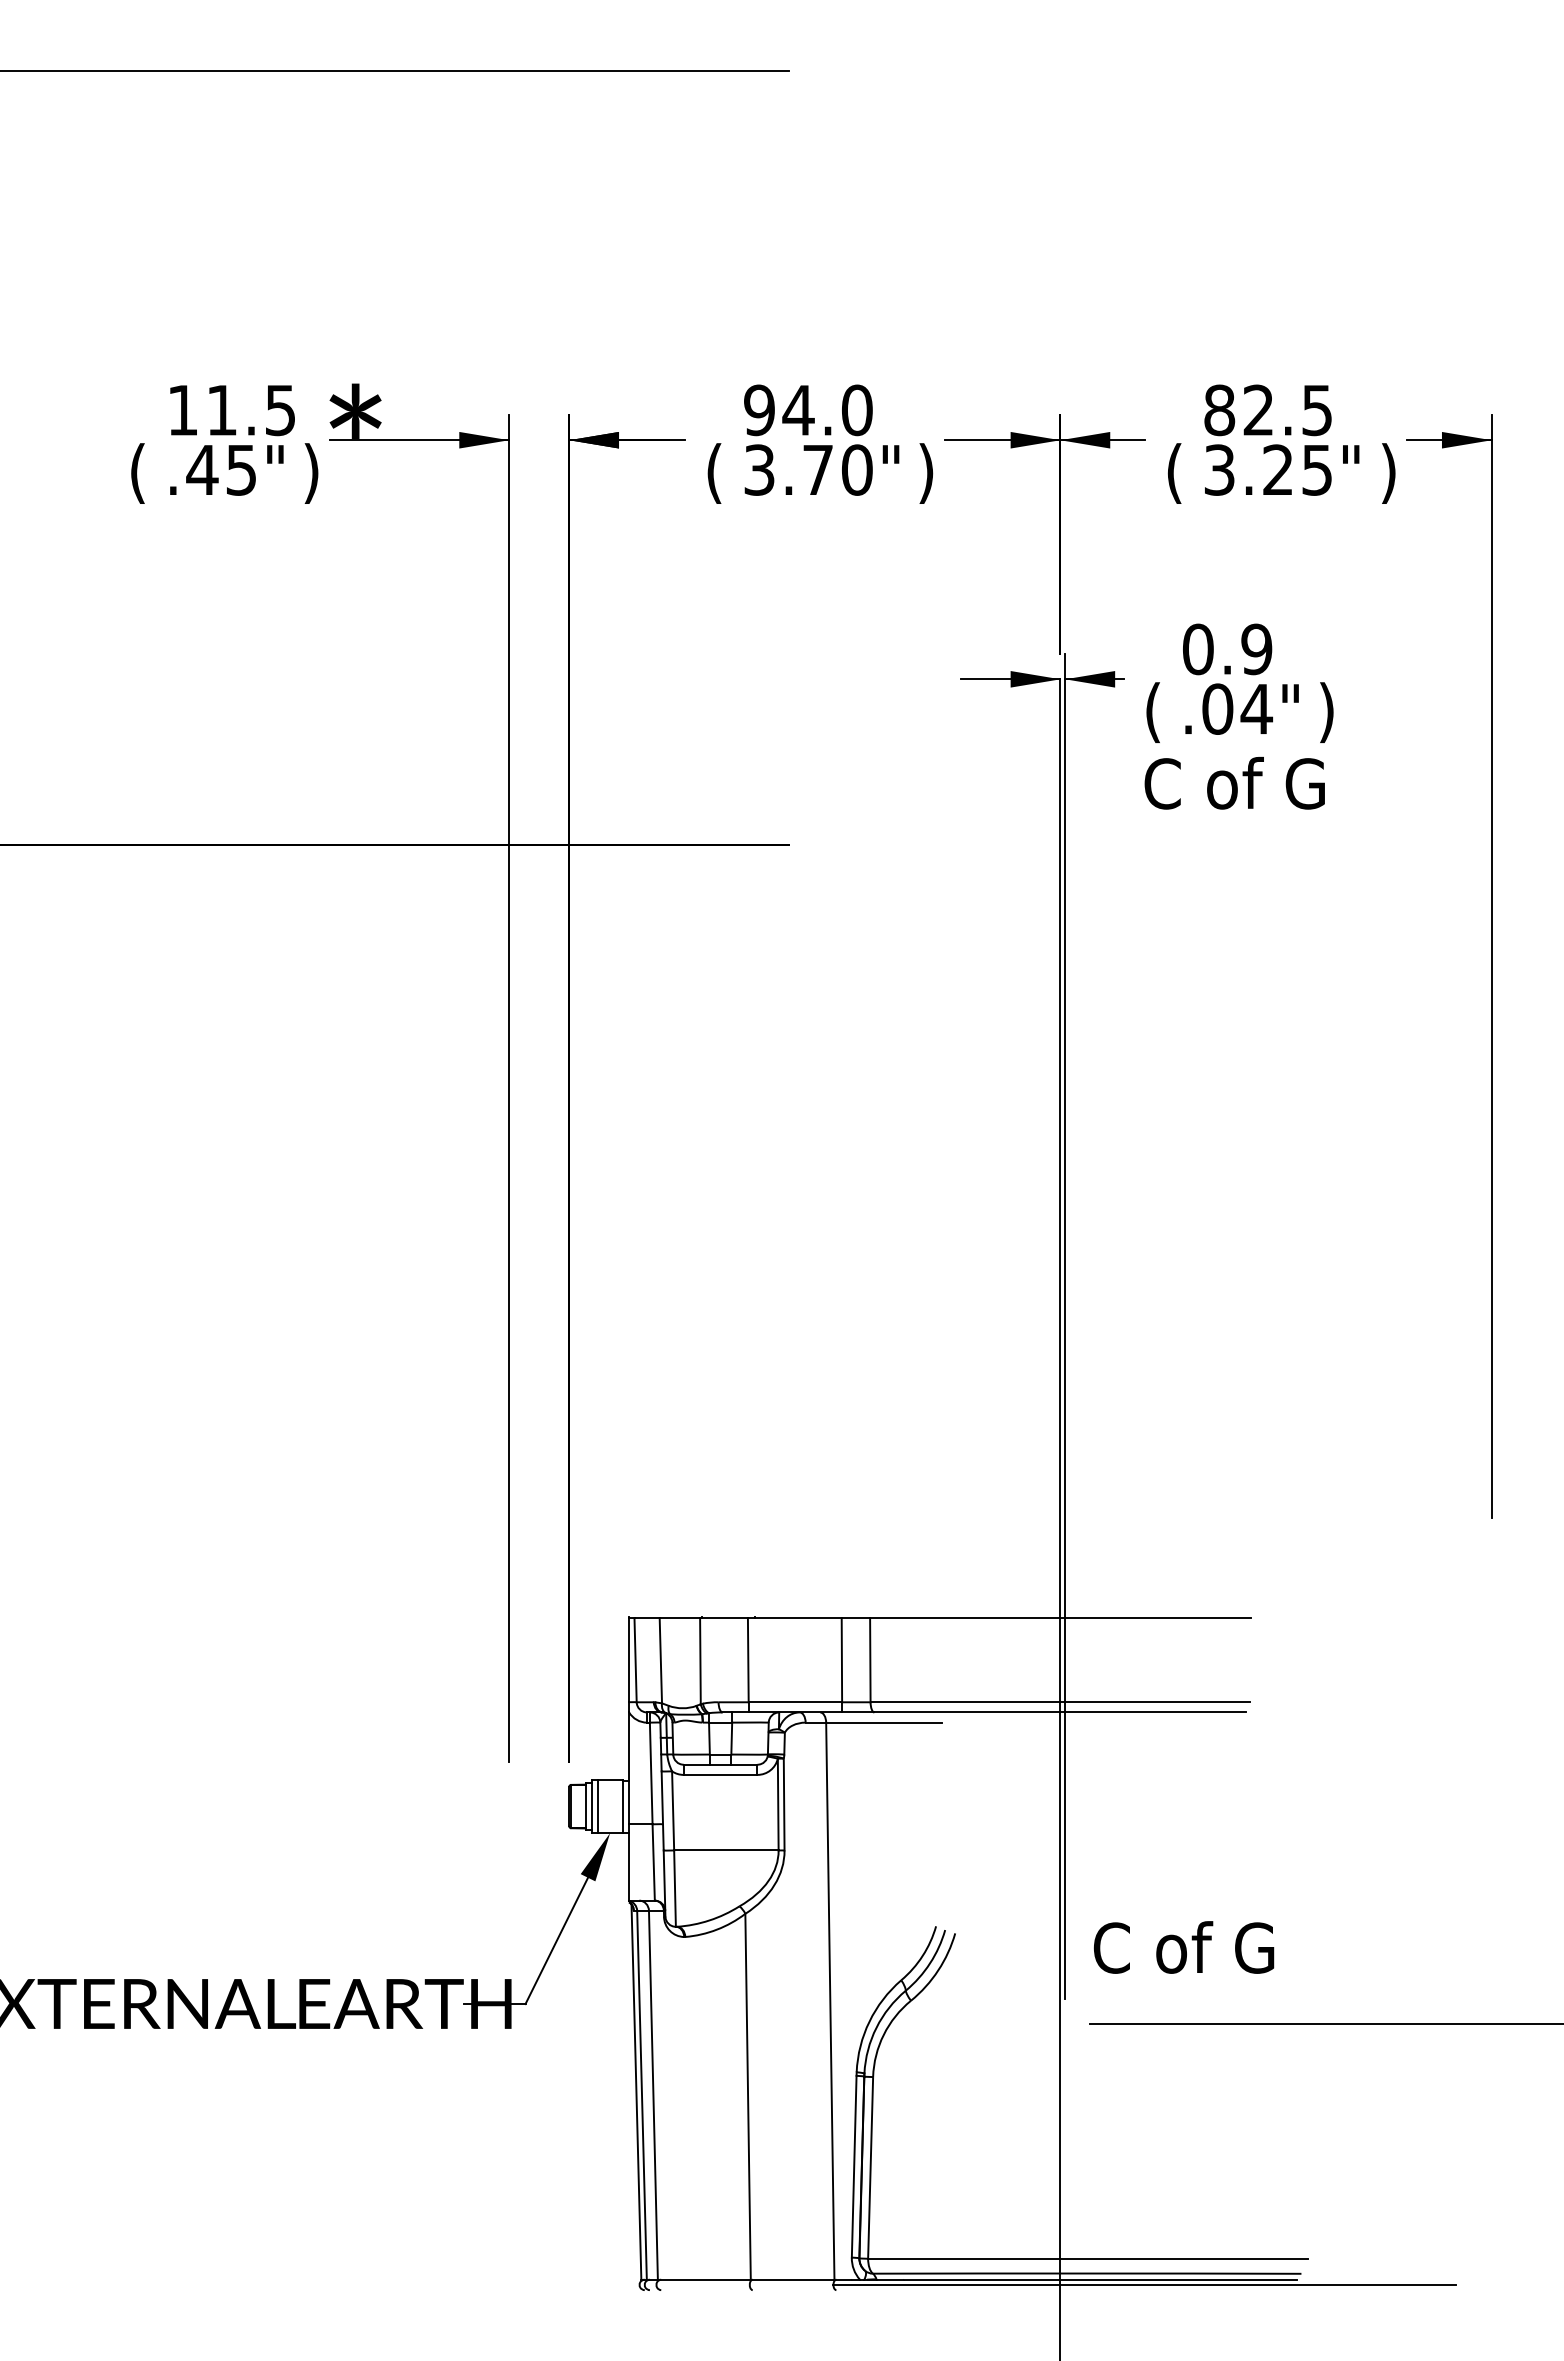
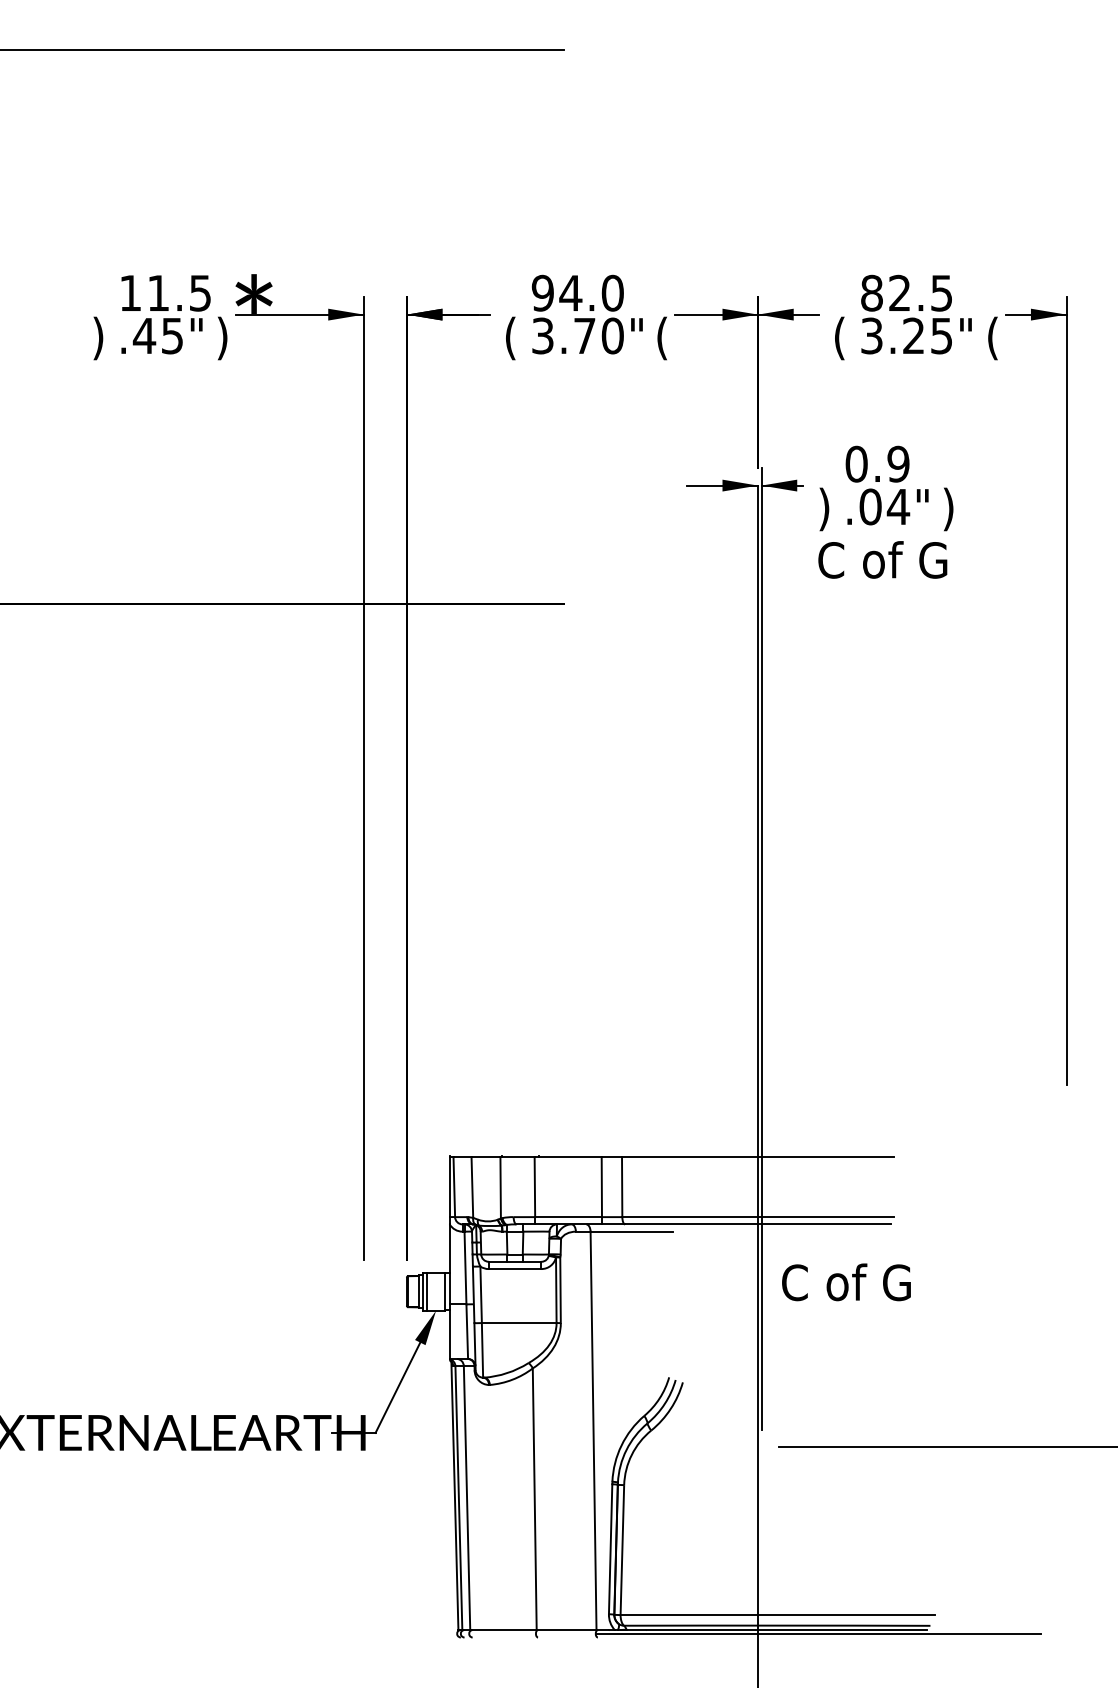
text: (137, 473) -> (98, 338), ( -> )
text: (926, 473) -> (662, 338), ) -> (
text: (1388, 473) -> (992, 338), ) -> (
text: (1152, 712) -> (823, 509), ( -> )
text: (1184, 1947) -> (846, 1282), moved

